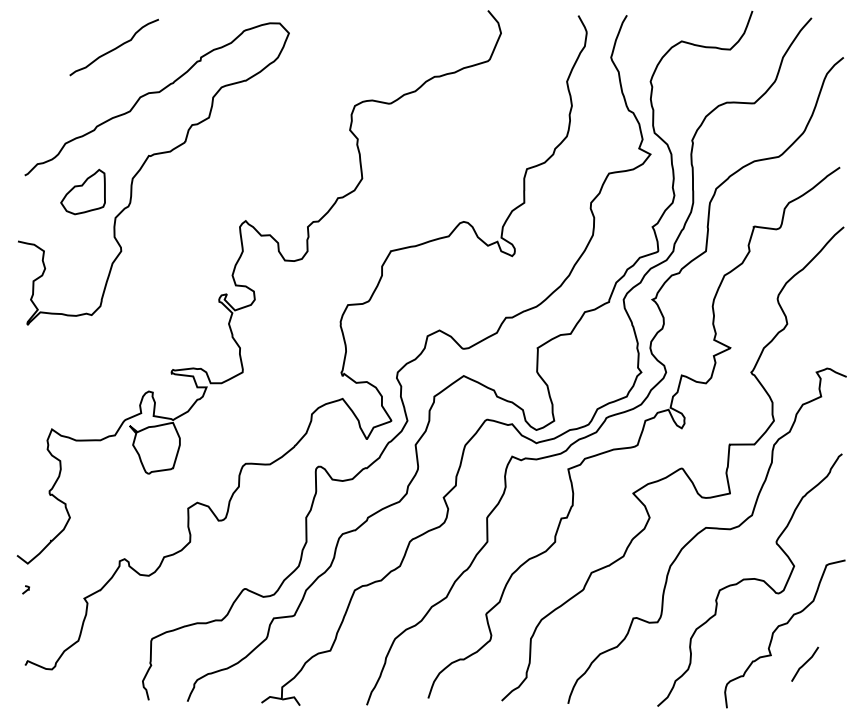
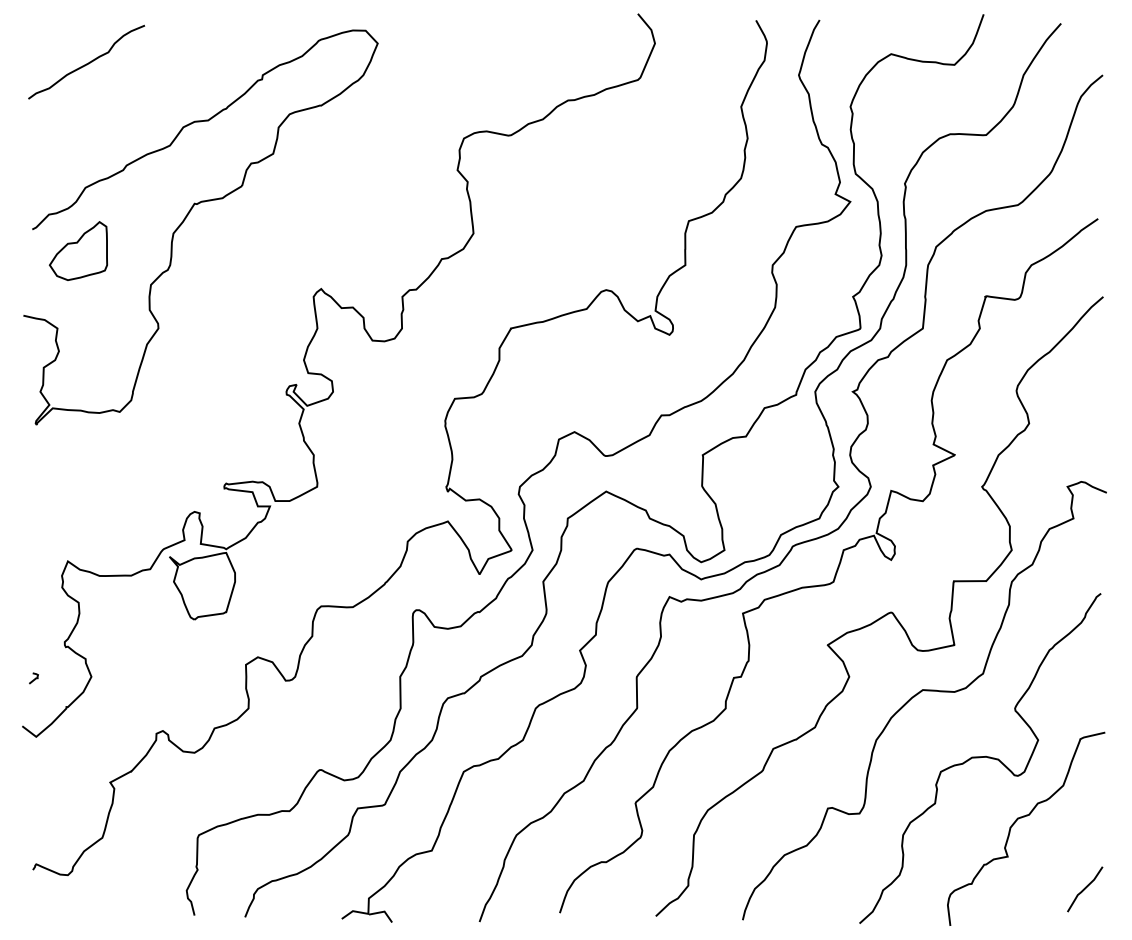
curve: (113, 48) -> (85, 63), moved
part: (82, 191) -> (77, 250), moved
curve: (26, 589) -> (34, 677), moved
curve: (805, 663) -> (1085, 888), moved

